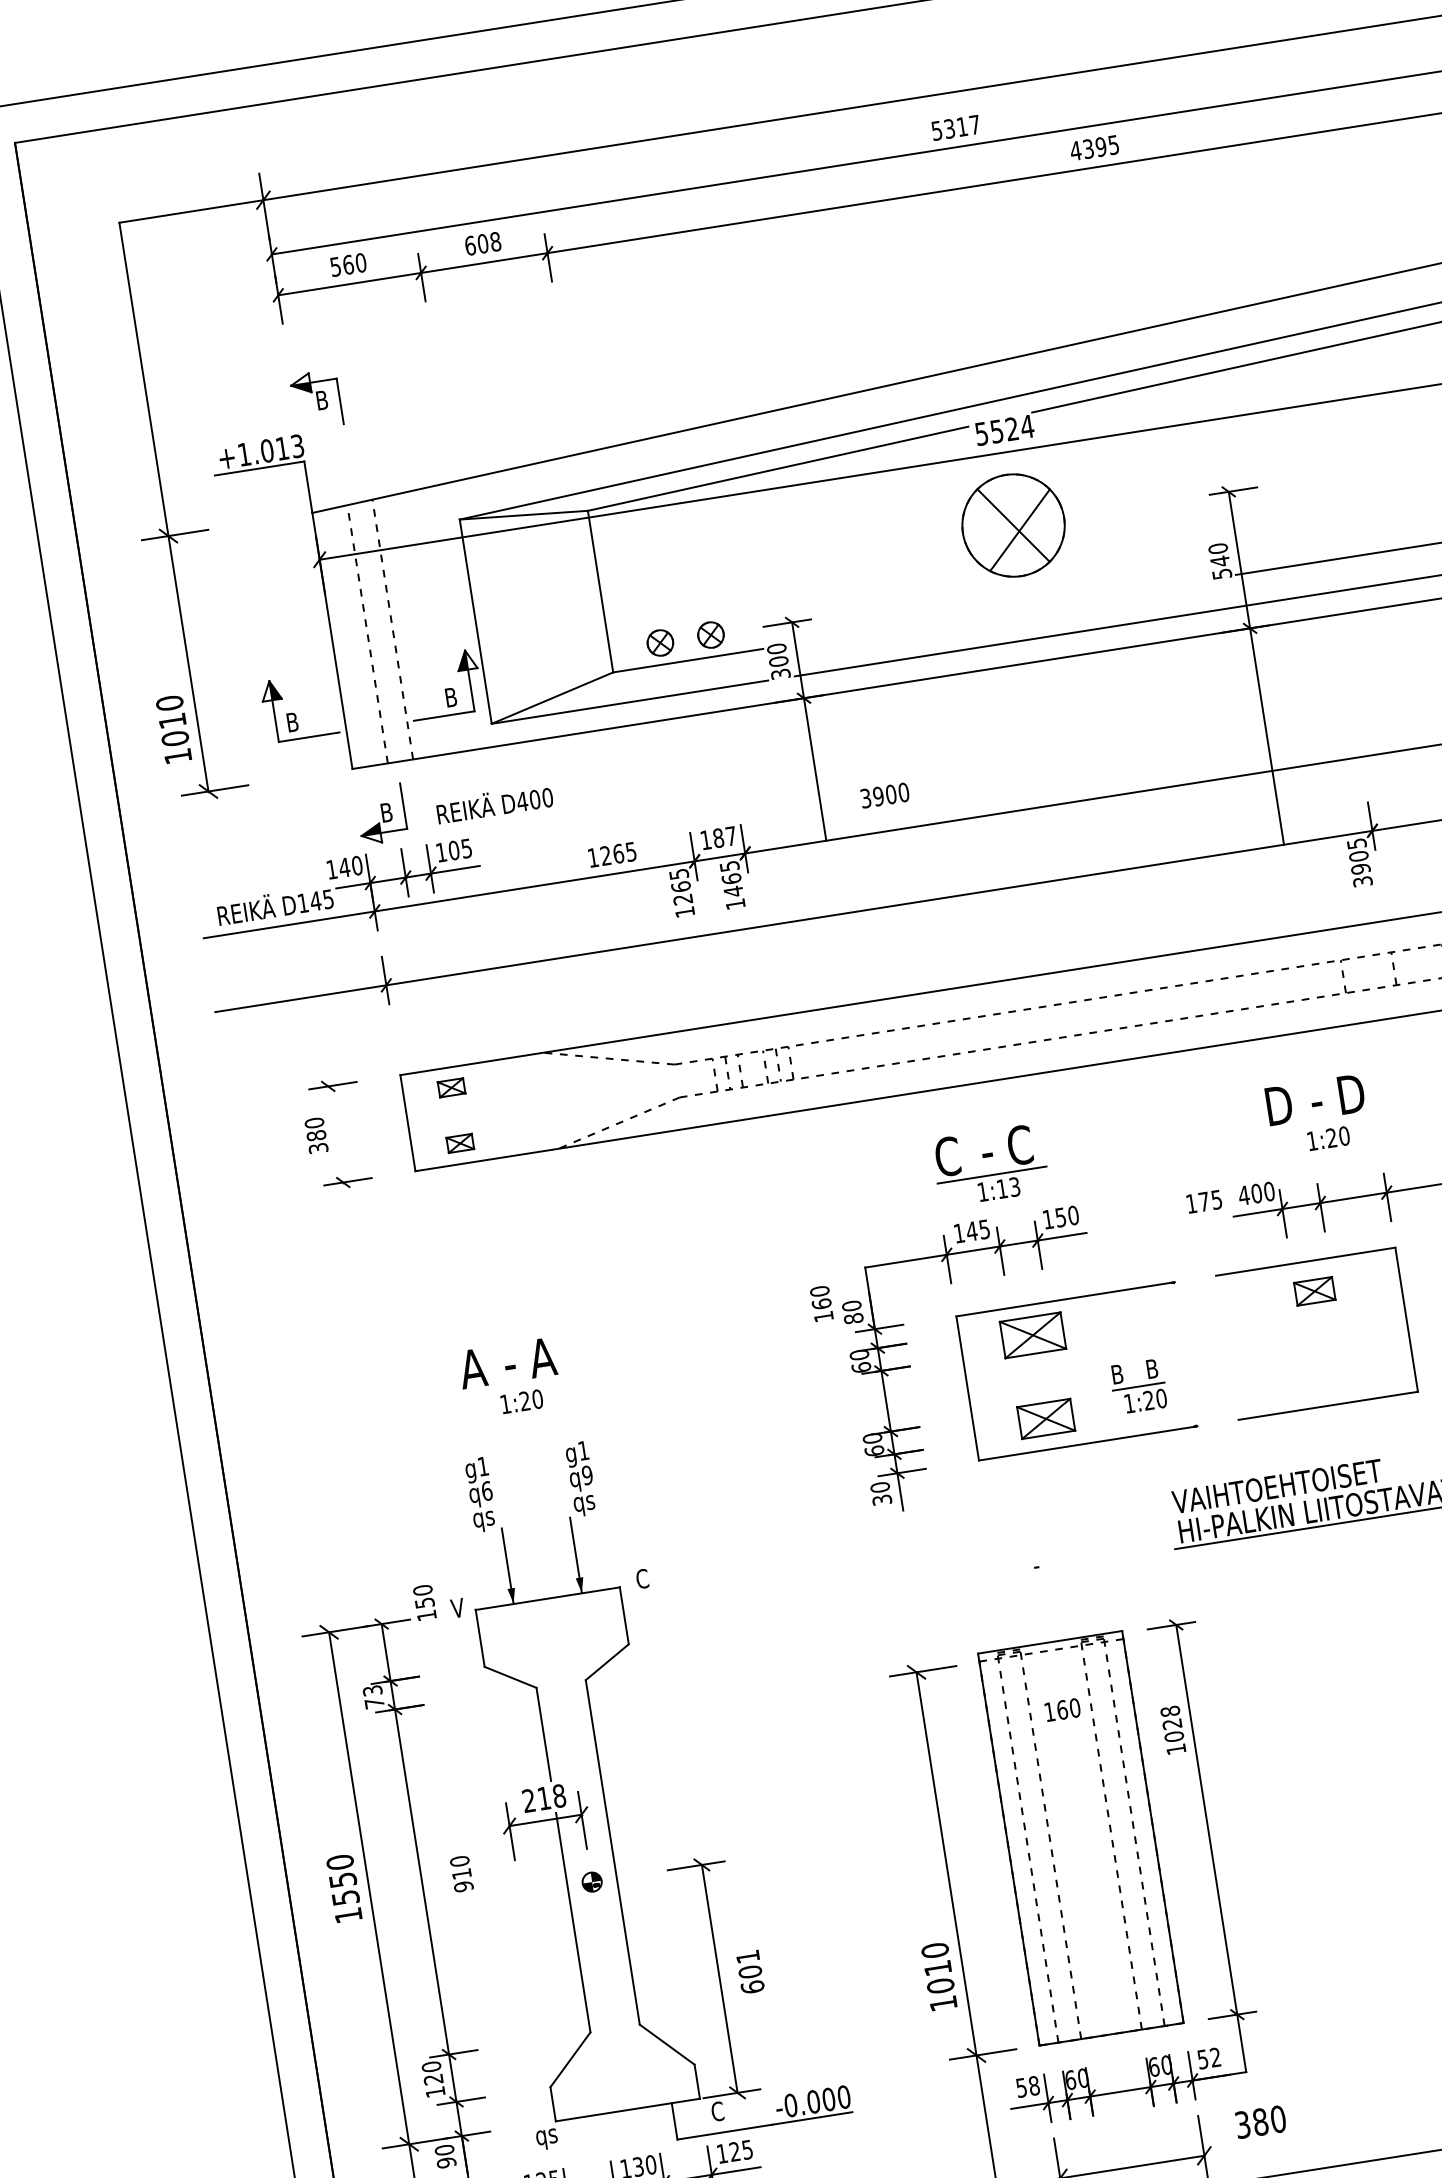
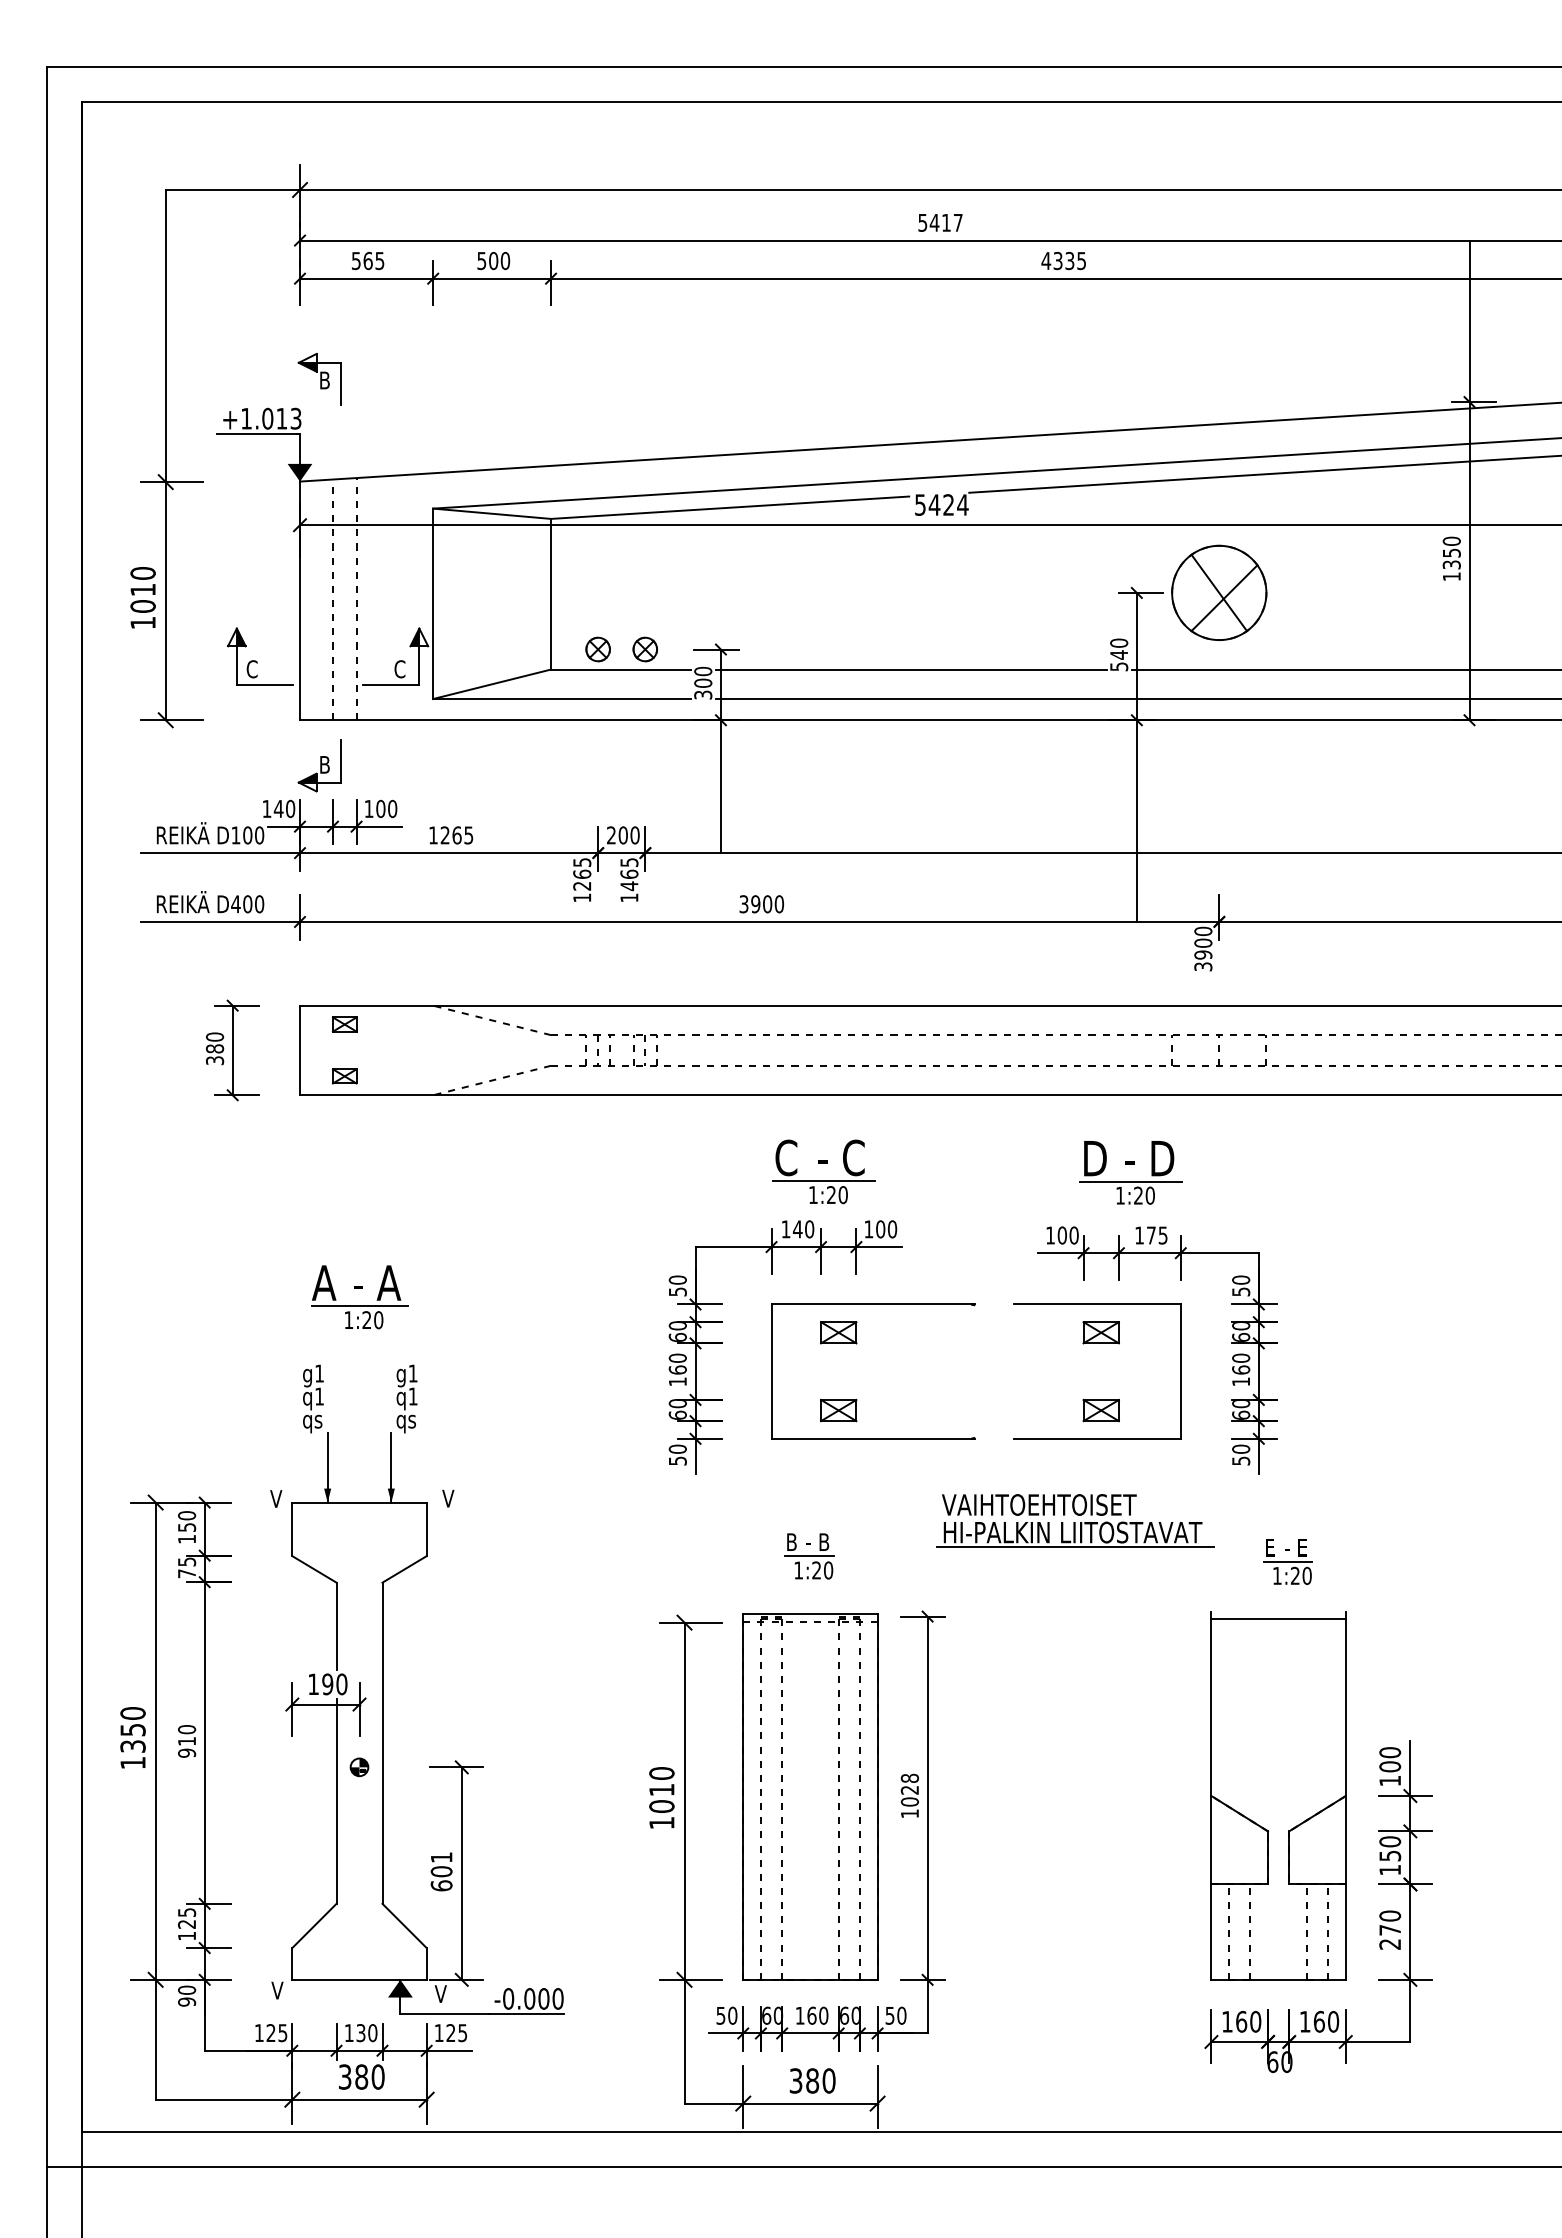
text: (949, 128) -> (934, 222), 5317 -> 5417
text: (1100, 146) -> (1069, 260), 4395 -> 4335
text: (482, 243) -> (493, 260), 608 -> 500
text: (360, 263) -> (379, 261), 560 -> 565
text: (996, 430) -> (934, 504), 5524 -> 5424
fill: (310, 503) -> (299, 472), added
part: (1013, 525) -> (1219, 592), moved
line: (998, 611) -> (910, 669), added
text: (450, 697) -> (399, 669), B -> C
text: (291, 722) -> (251, 669), B -> C
text: (173, 729) -> (142, 597), moved
text: (884, 795) -> (761, 904), moved
text: (494, 804) -> (210, 902), moved
text: (718, 838) -> (623, 835), 187 -> 200
text: (1357, 843) -> (1203, 931), 3905 -> 3900
text: (466, 848) -> (392, 808), 105 -> 100
text: (612, 854) -> (451, 835), moved
text: (321, 900) -> (253, 835), D145 -> D100
line: (1320, 1124) -> (1130, 1181), added
line: (335, 1134) -> (232, 1050), added
text: (1008, 1188) -> (837, 1195), 1:13 -> 1:20
text: (1244, 1195) -> (1050, 1235), 400 -> 100
text: (1204, 1201) -> (1151, 1235), moved
text: (1060, 1217) -> (880, 1229), 150 -> 100
text: (984, 1229) -> (809, 1229), 145 -> 140
text: (821, 1303) -> (677, 1369), moved
text: (853, 1318) -> (677, 1291), 80 -> 50
part: (1032, 1335) -> (838, 1332), size x0.62
part: (1327, 1374) -> (1100, 1410), added
part: (1138, 1386) -> (809, 1556), moved
line: (514, 1387) -> (359, 1306), added
part: (1046, 1418) -> (838, 1410), size x0.71
text: (586, 1475) -> (412, 1396), q9 -> q1
text: (486, 1491) -> (319, 1396), q6 -> q1
text: (880, 1499) -> (676, 1460), 30 -> 50
text: (642, 1578) -> (448, 1498), C -> V
text: (425, 1602) -> (187, 1527), moved
text: (372, 1690) -> (186, 1561), 73 -> 75
text: (1062, 1709) -> (812, 2015), moved
text: (1172, 1729) -> (909, 1795), moved
text: (543, 1798) -> (327, 1684), 218 -> 190
text: (462, 1874) -> (187, 1741), moved
text: (345, 1897) -> (132, 1746), 1550 -> 1350
text: (750, 1971) -> (441, 1871), moved
text: (938, 1976) -> (661, 1797), moved
text: (1215, 2057) -> (901, 2015), 52 -> 50
text: (432, 2066) -> (187, 1912), 120 -> 125
text: (1033, 2085) -> (732, 2015), 58 -> 50
fill: (673, 2112) -> (400, 1988), added
text: (717, 2112) -> (440, 1994), C -> V
text: (1260, 2121) -> (812, 2080), moved
text: (546, 2136) -> (281, 1992), qs -> V

